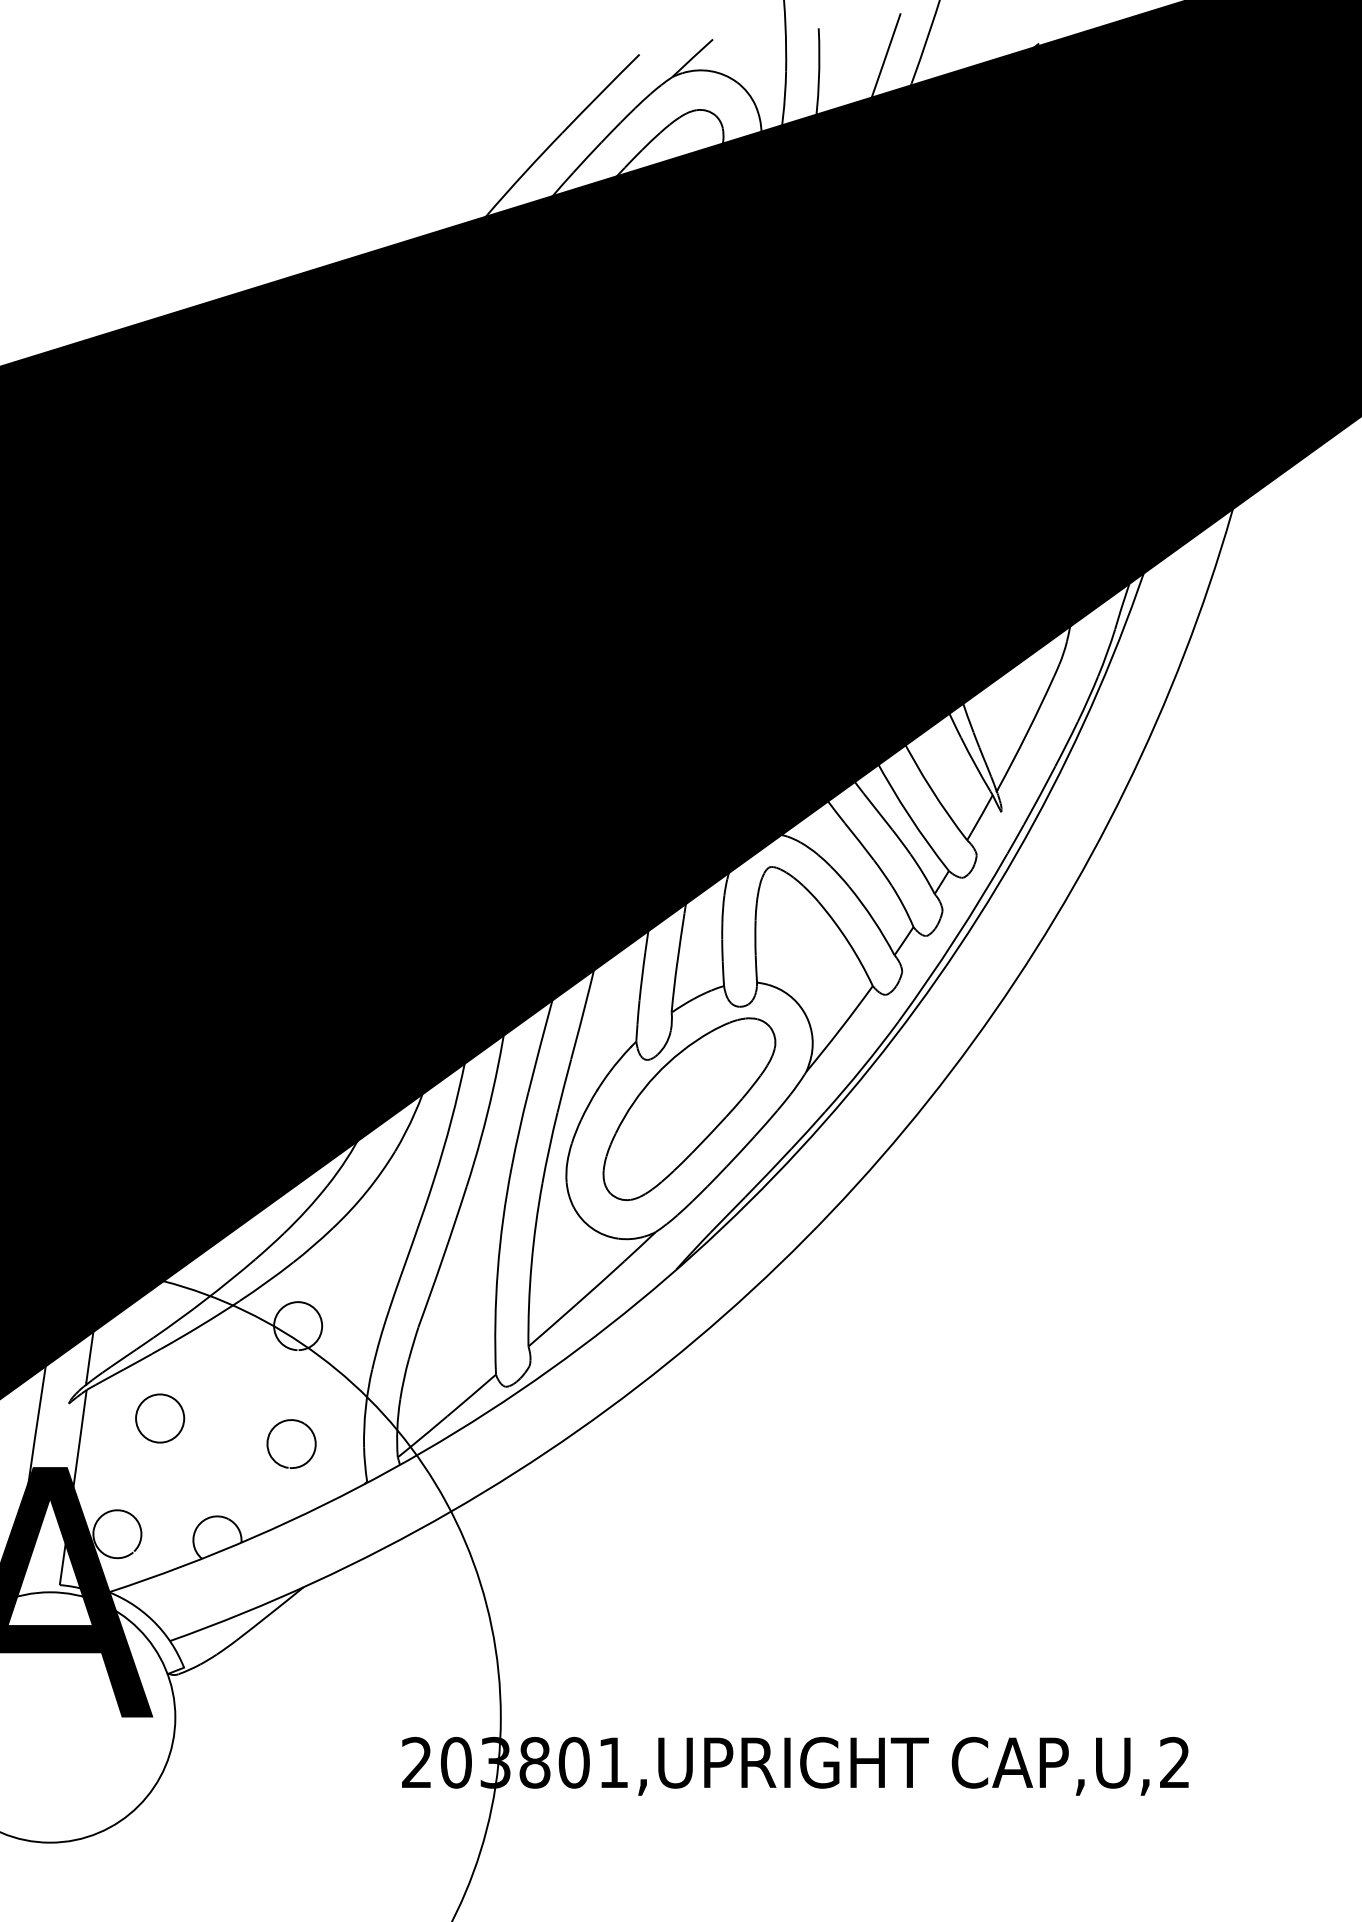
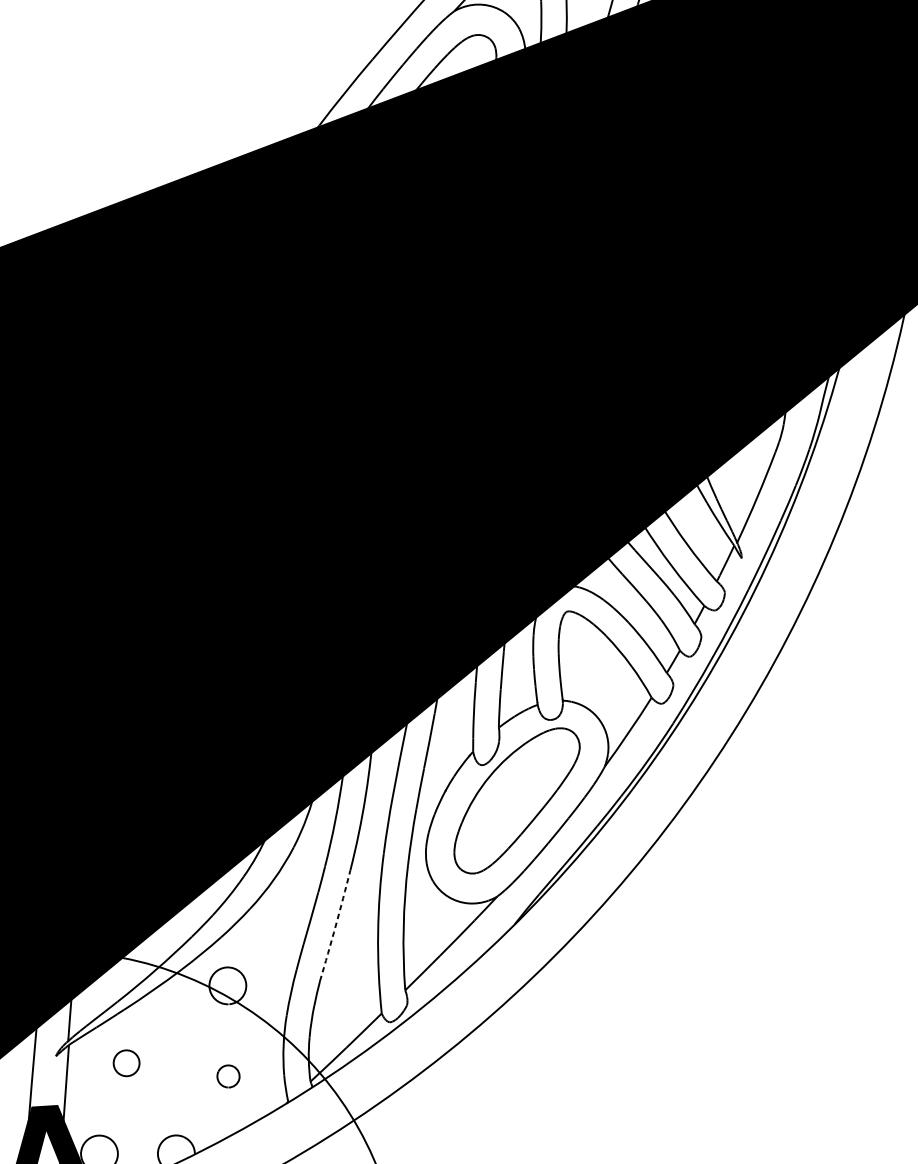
arc: (443, 1257) -> (335, 926), solid -> dashed
circle: (160, 1418) -> (126, 1063), size x0.7
part: (291, 1443) -> (228, 1076), size x0.6

